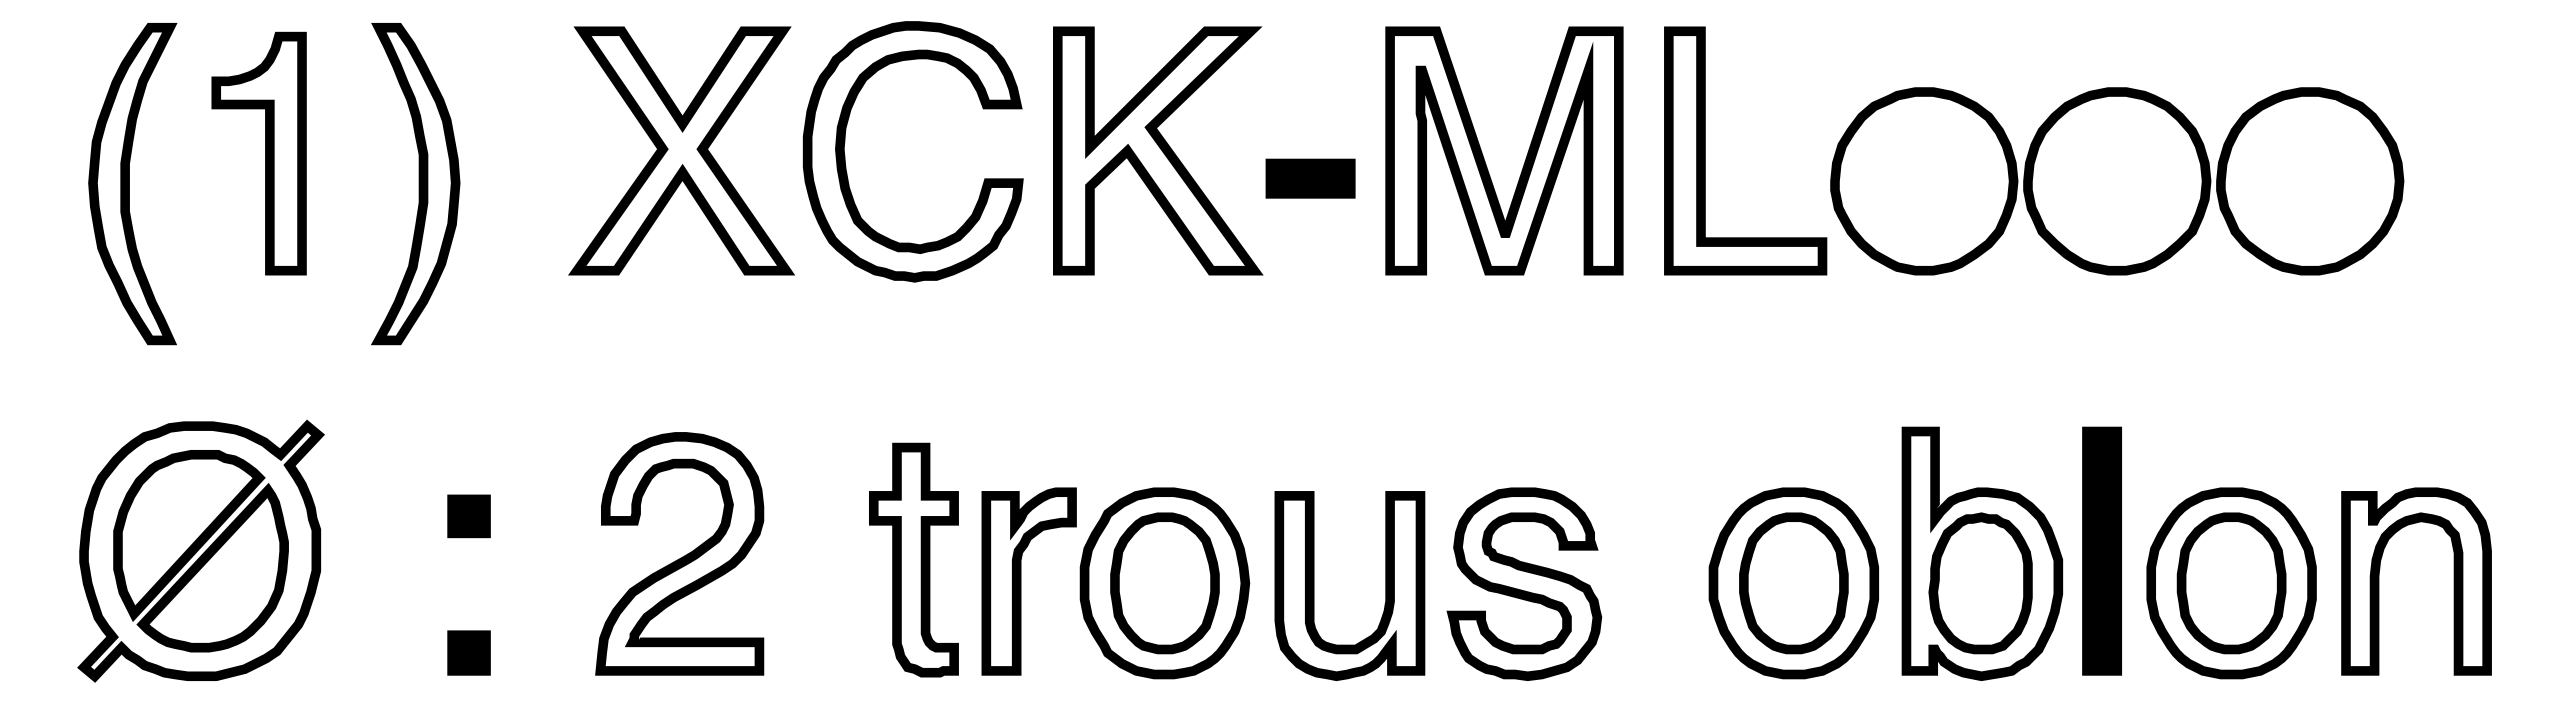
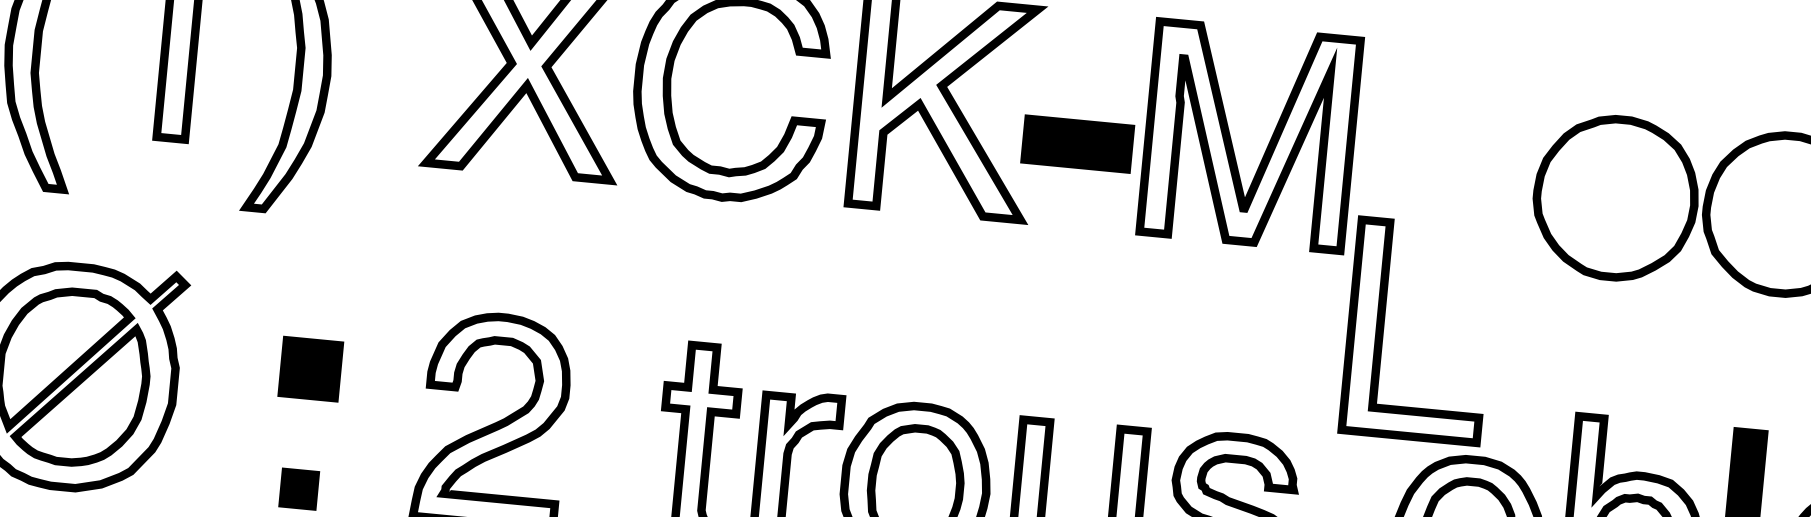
part: (1705, 150) -> (1384, 327), moved
part: (1310, 178) -> (1077, 143), size x1.4
part: (468, 516) -> (310, 369), size x1.6

